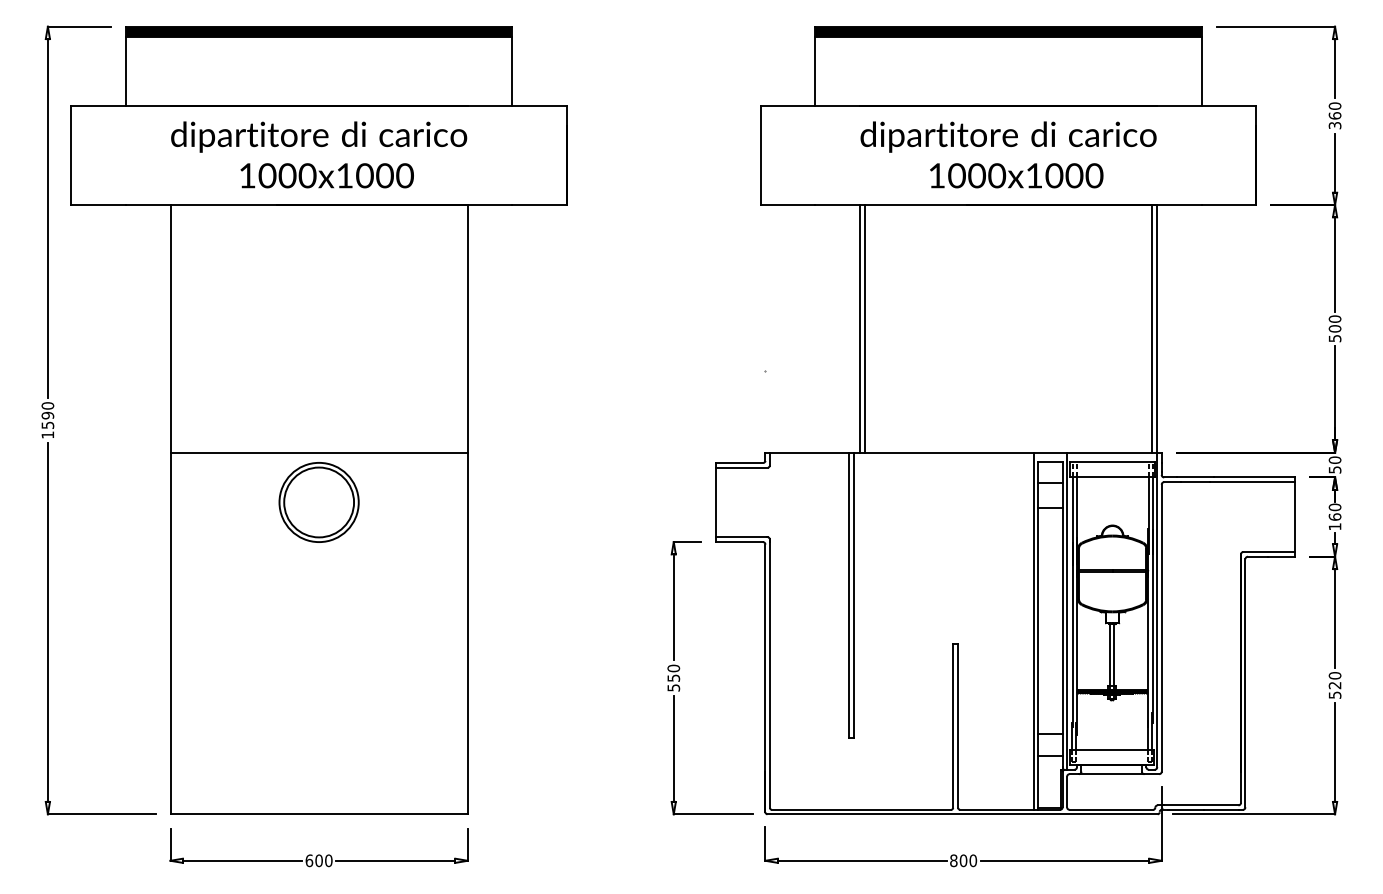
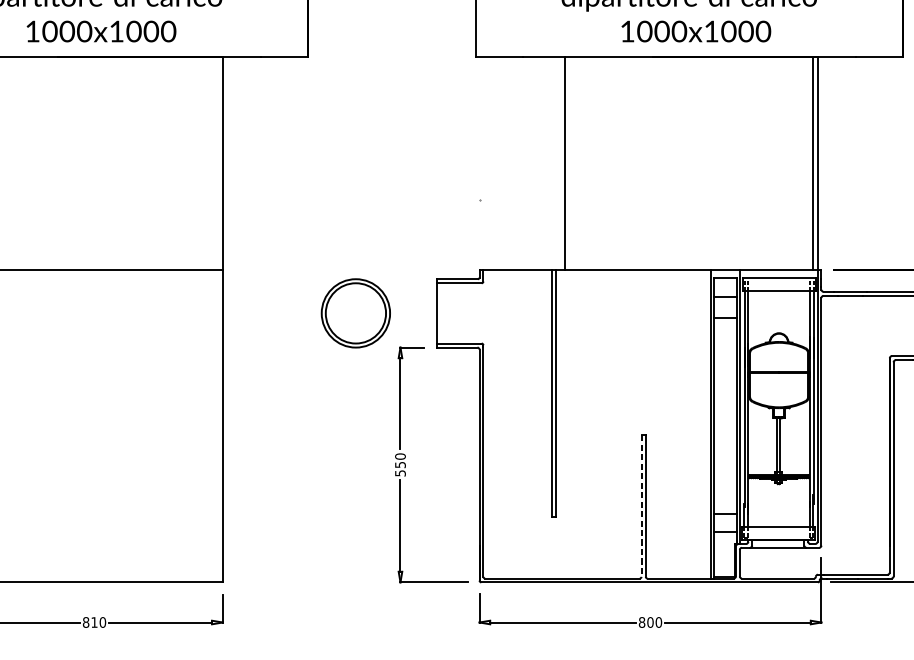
line: (860, 328) -> (561, 163), removed
part: (318, 502) -> (355, 313), moved
line: (953, 726) -> (641, 506), solid -> dashed
text: (313, 860) -> (89, 622), 600 -> 810

